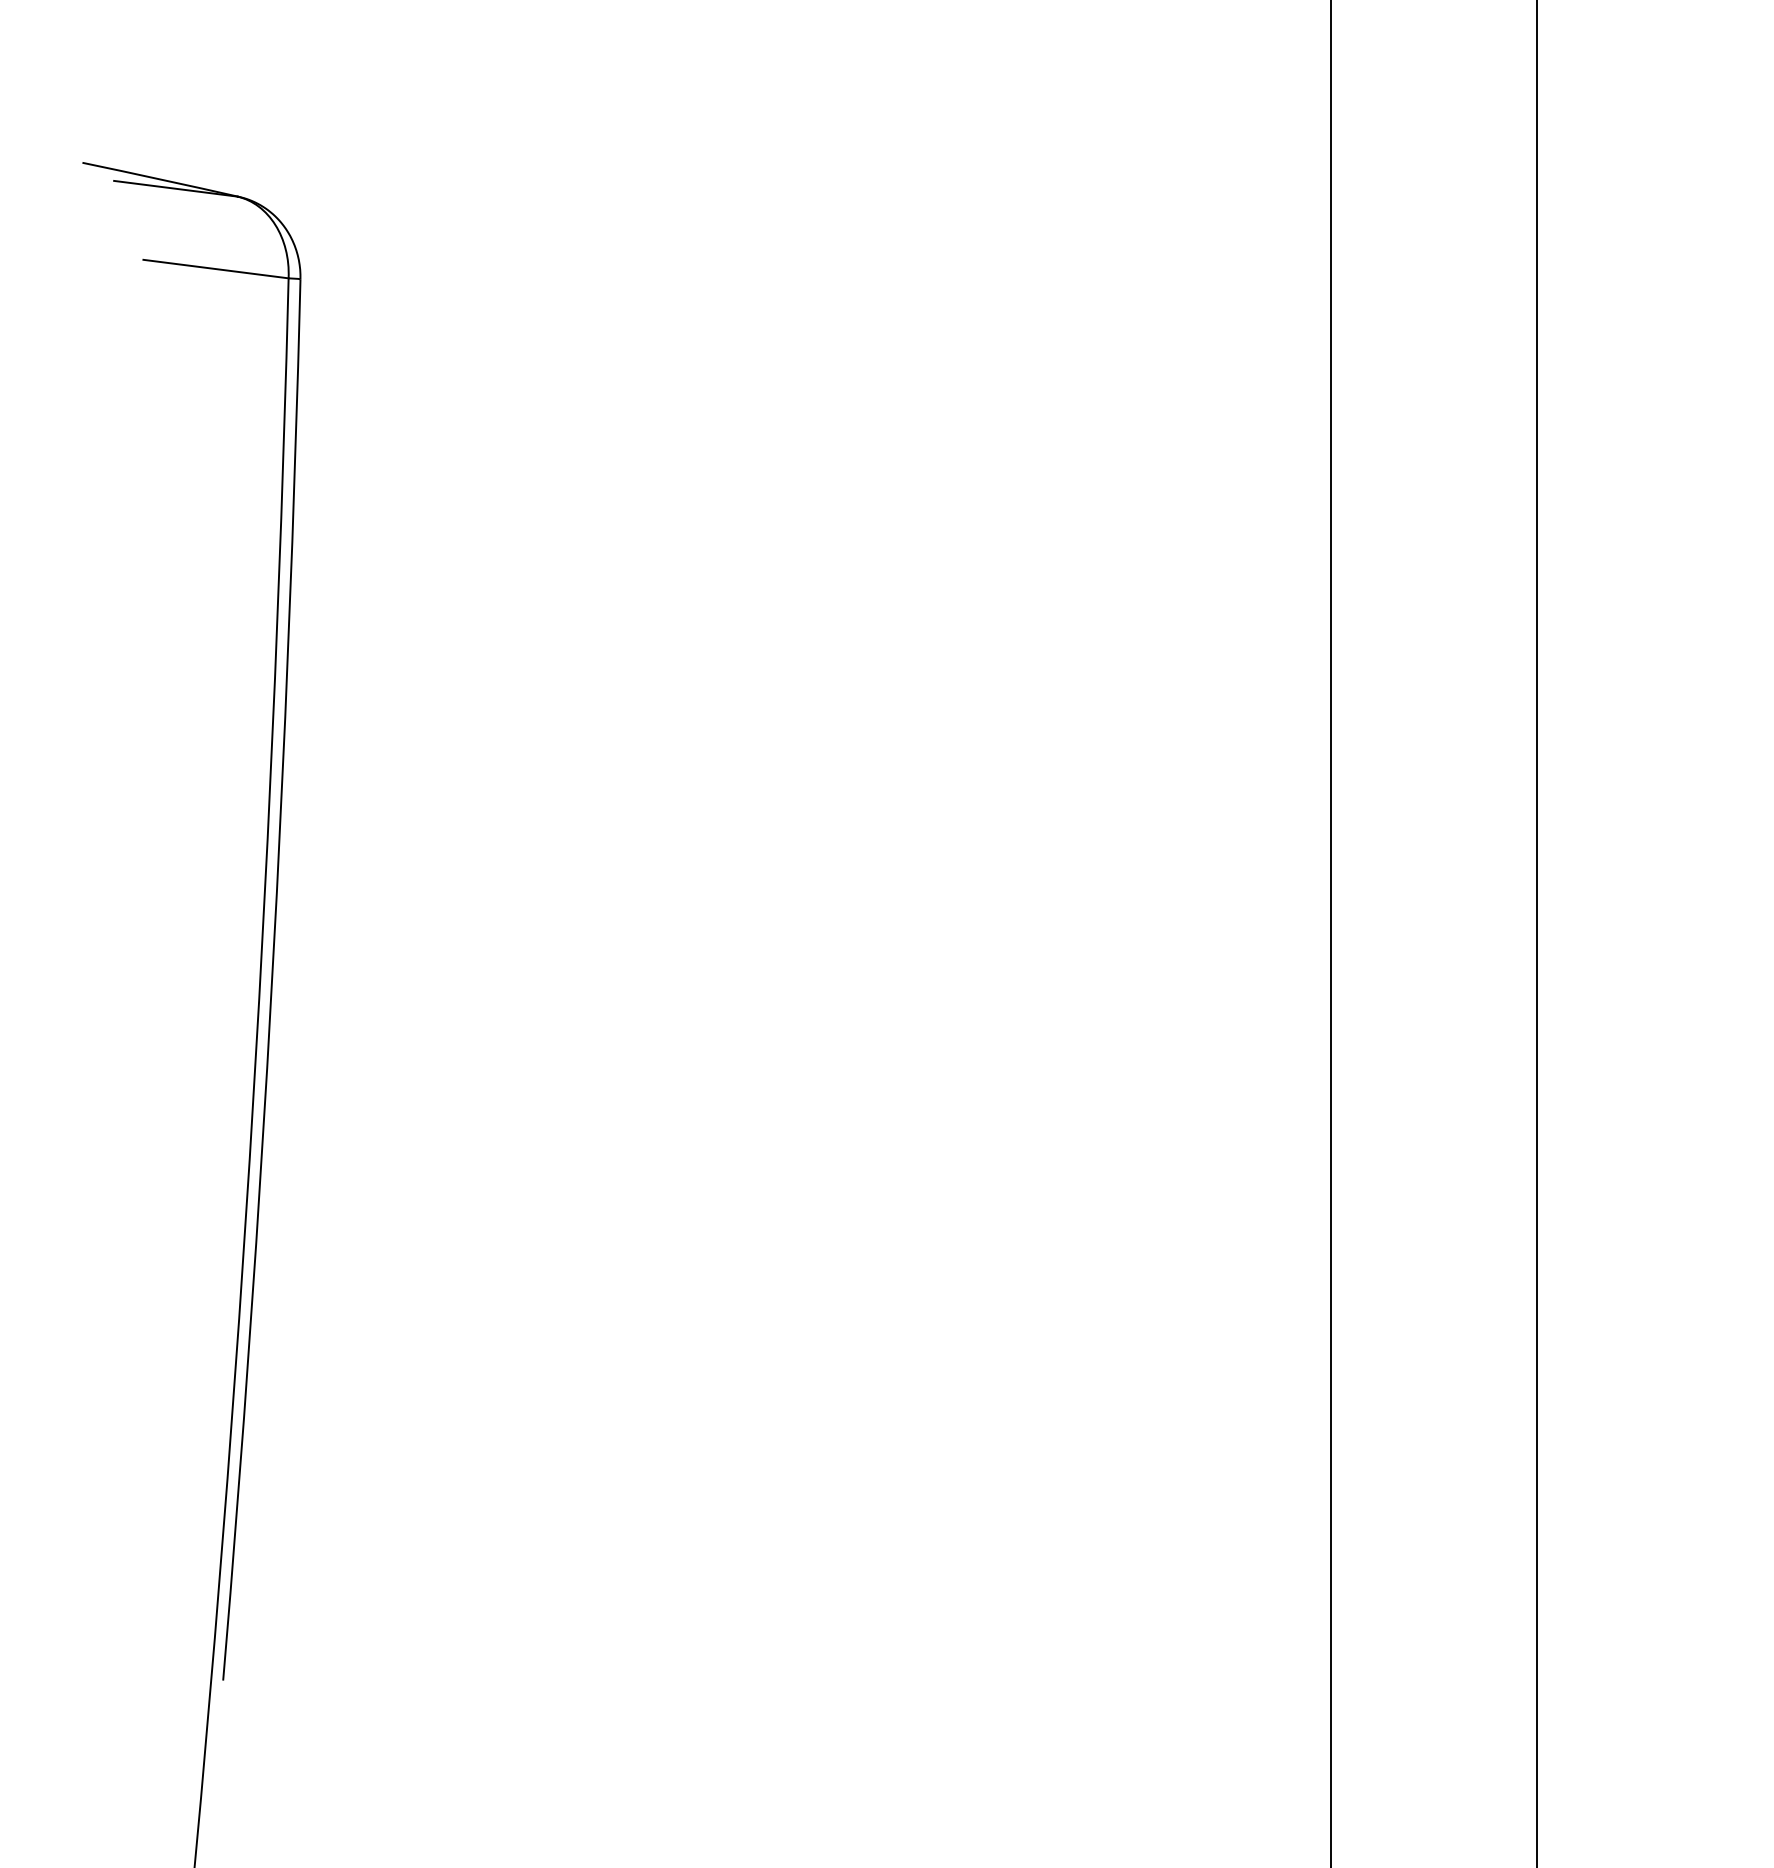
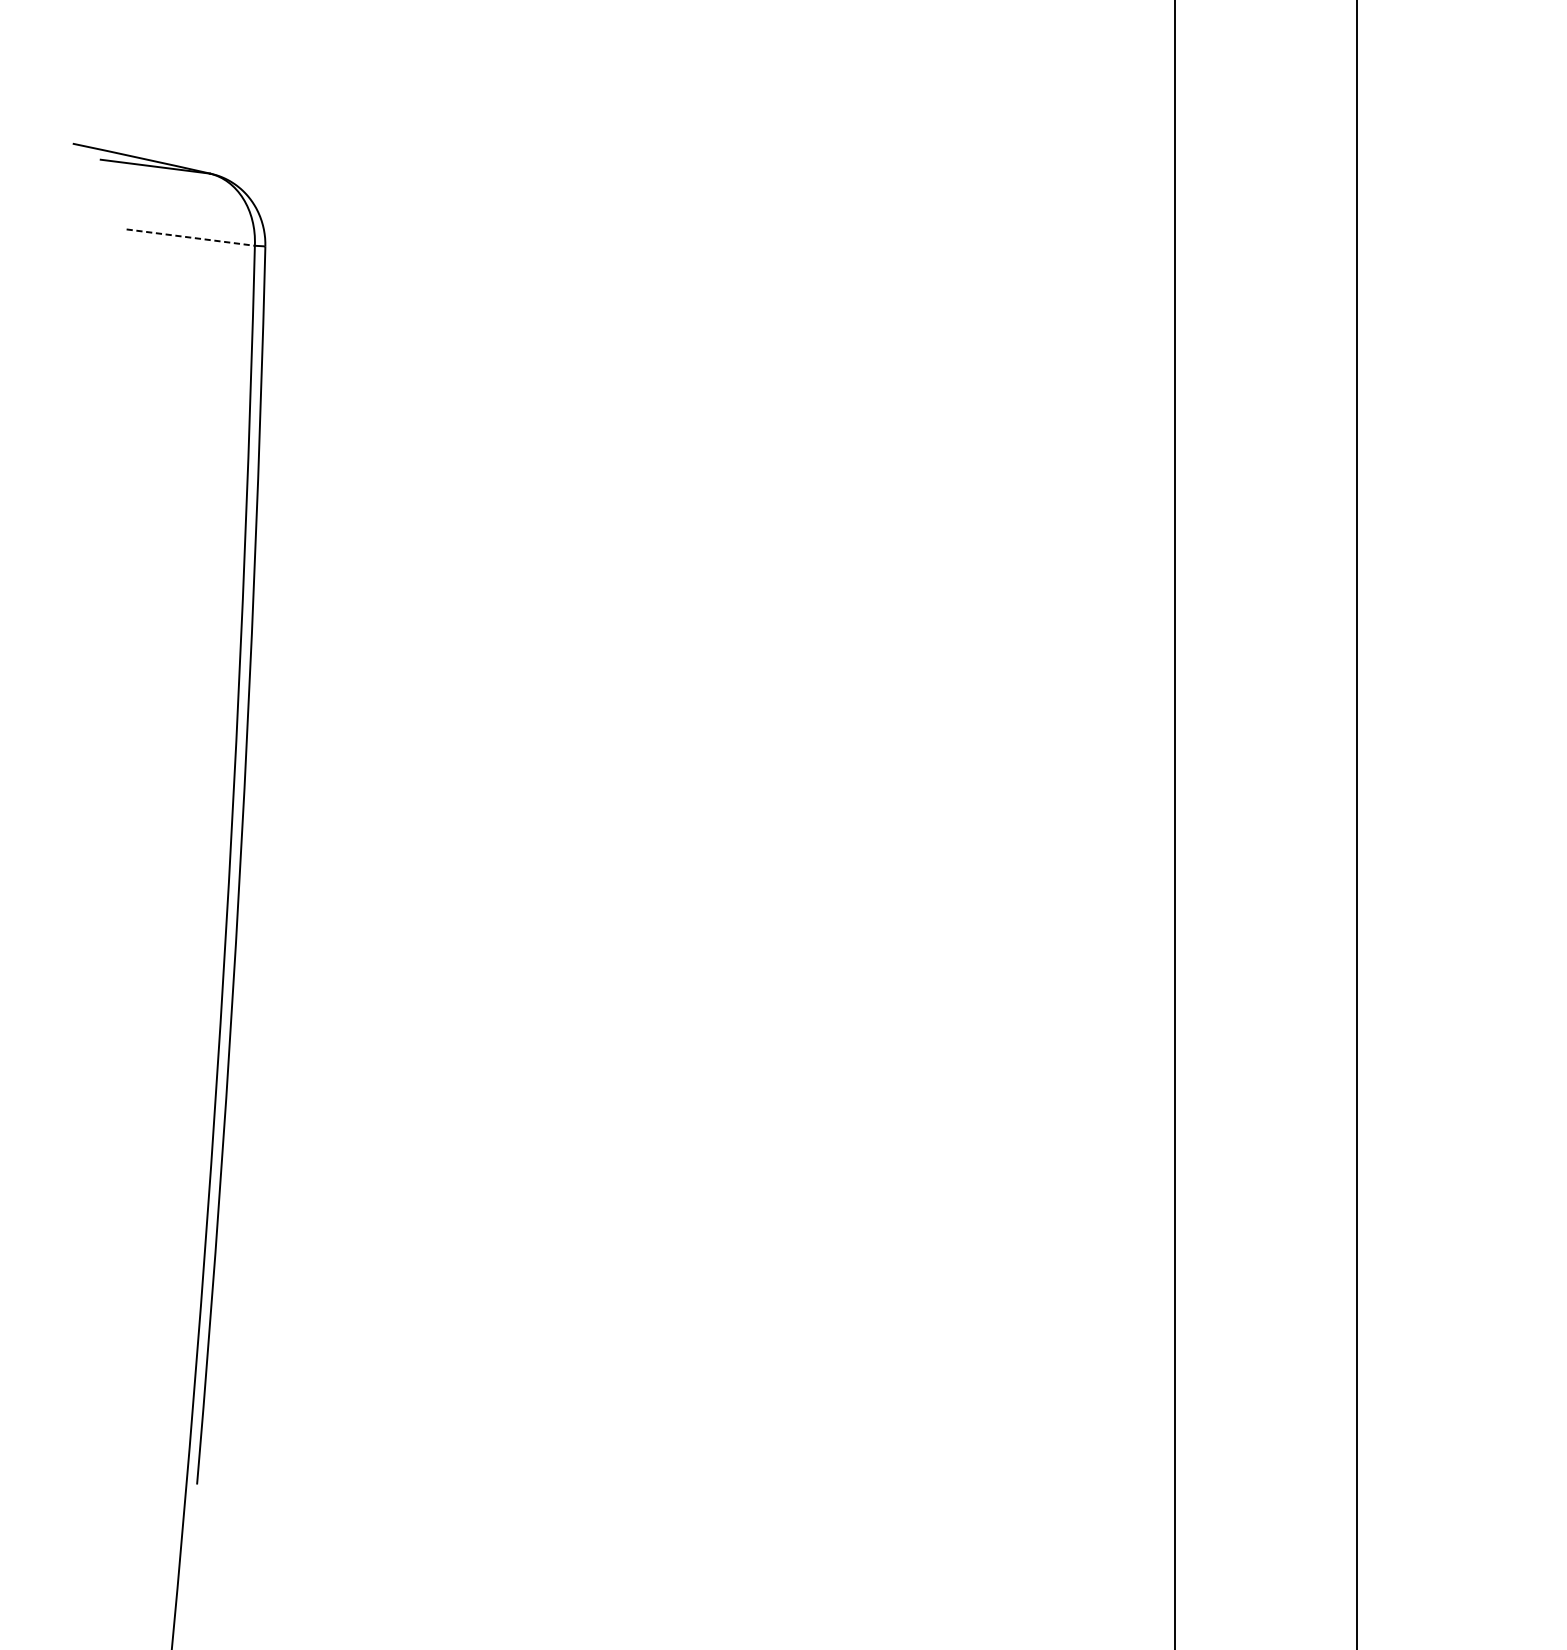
line: (216, 269) -> (191, 237), solid -> dashed

